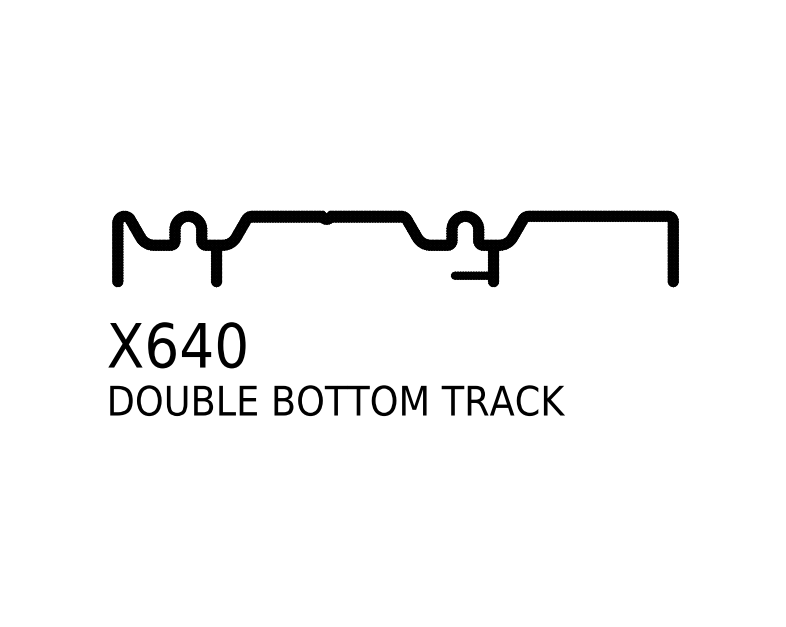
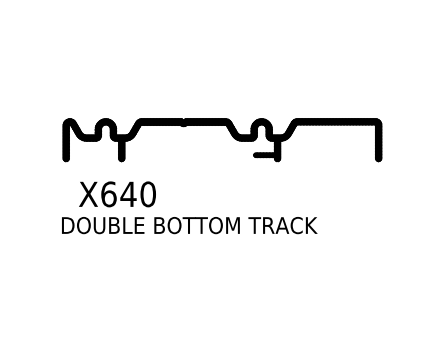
text: (177, 345) -> (117, 194), moved

